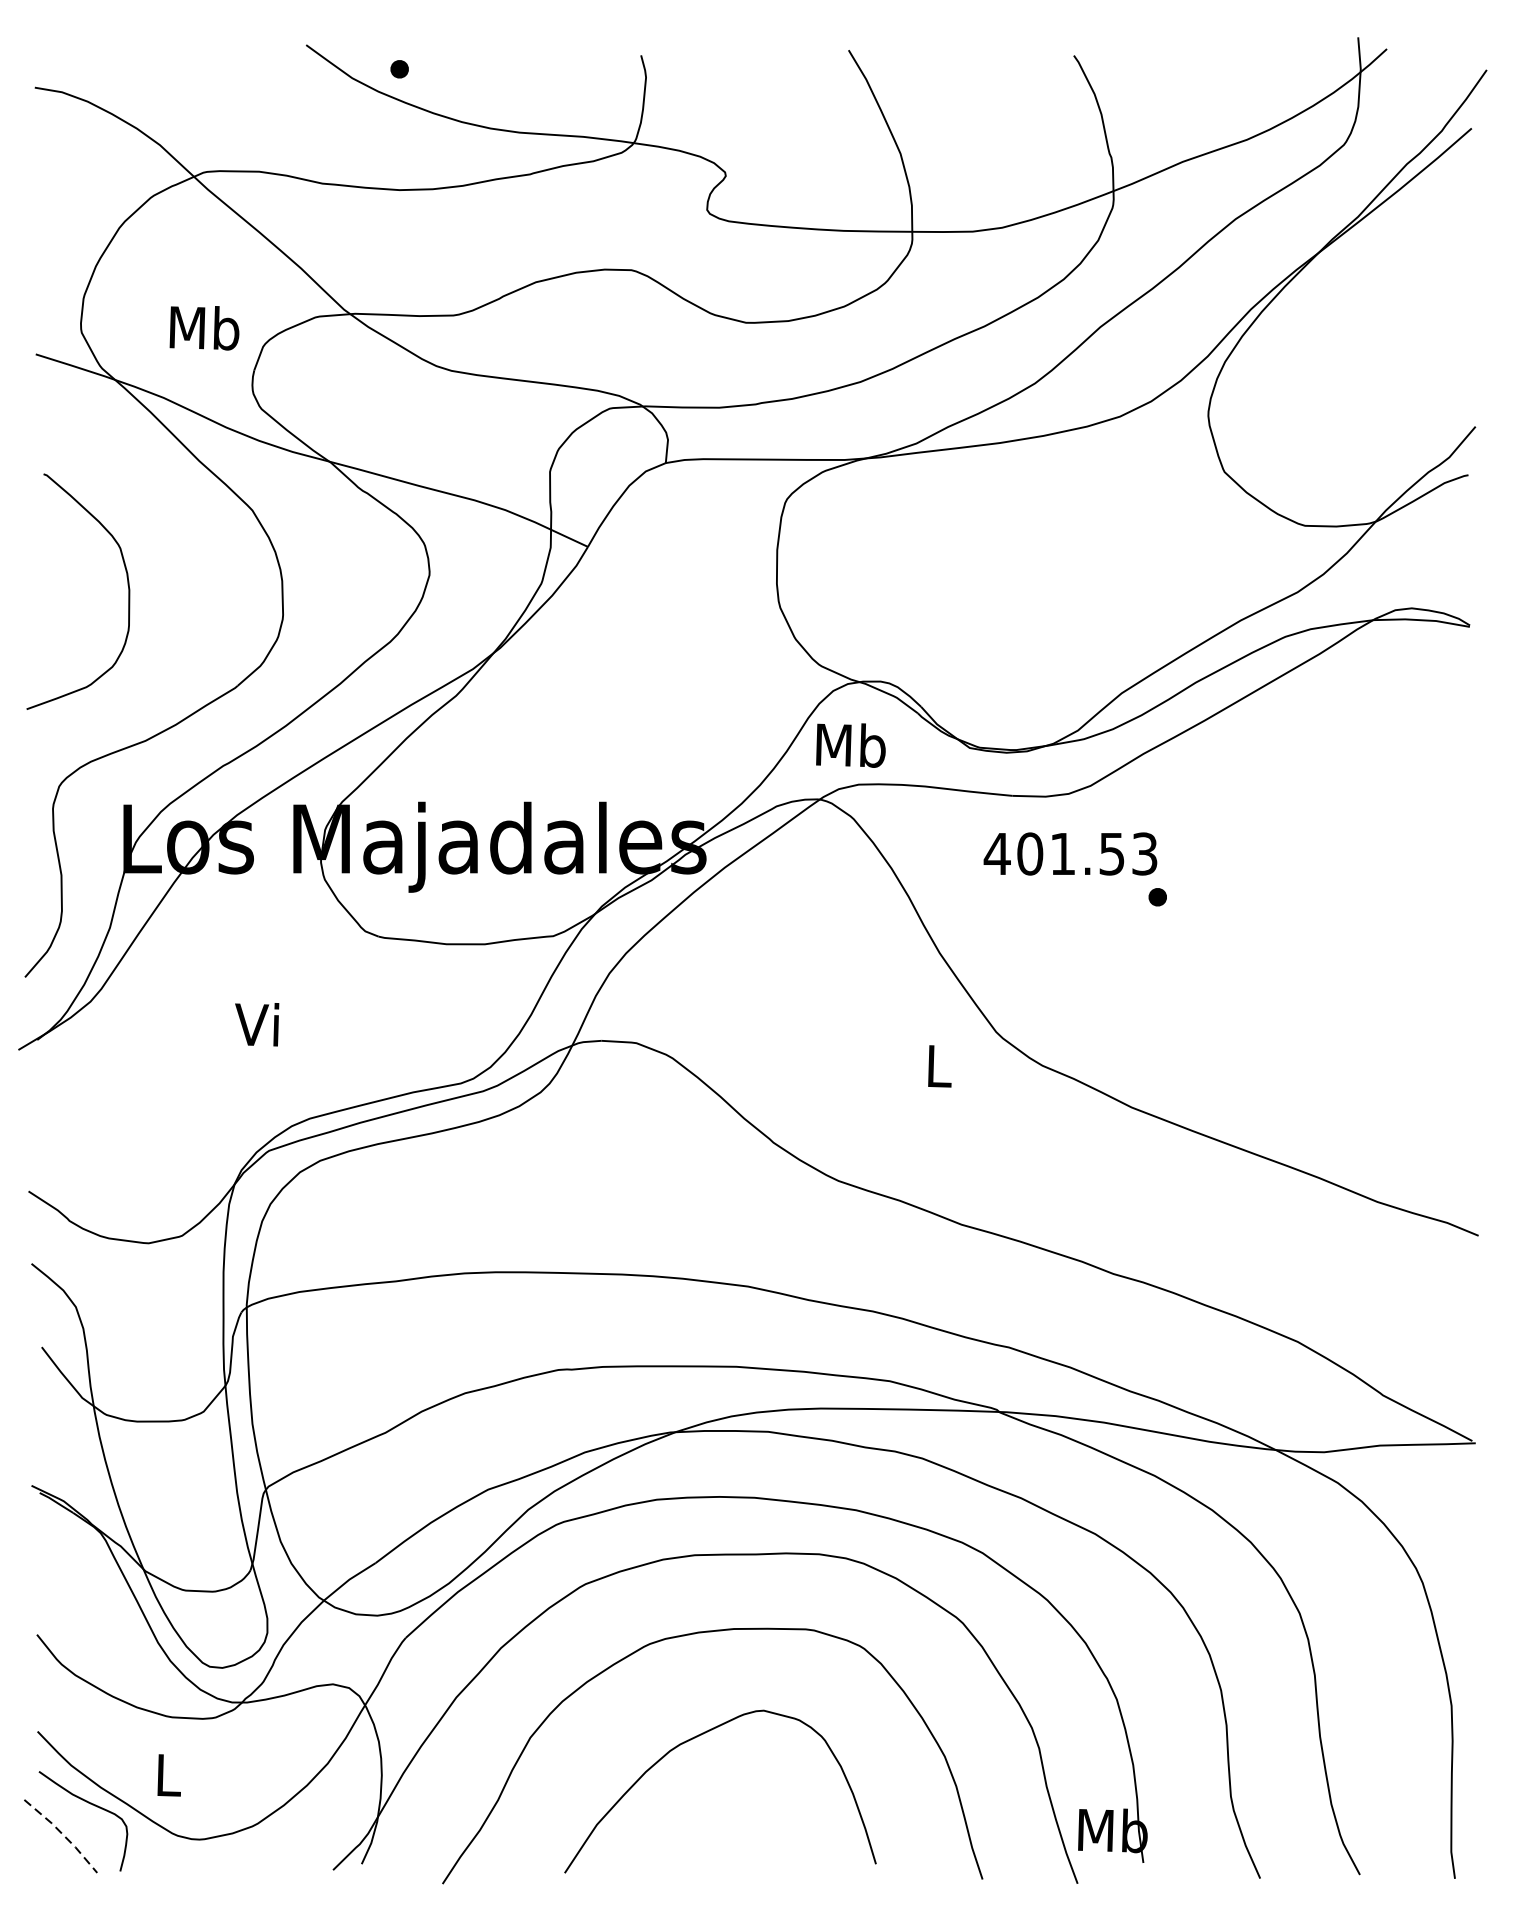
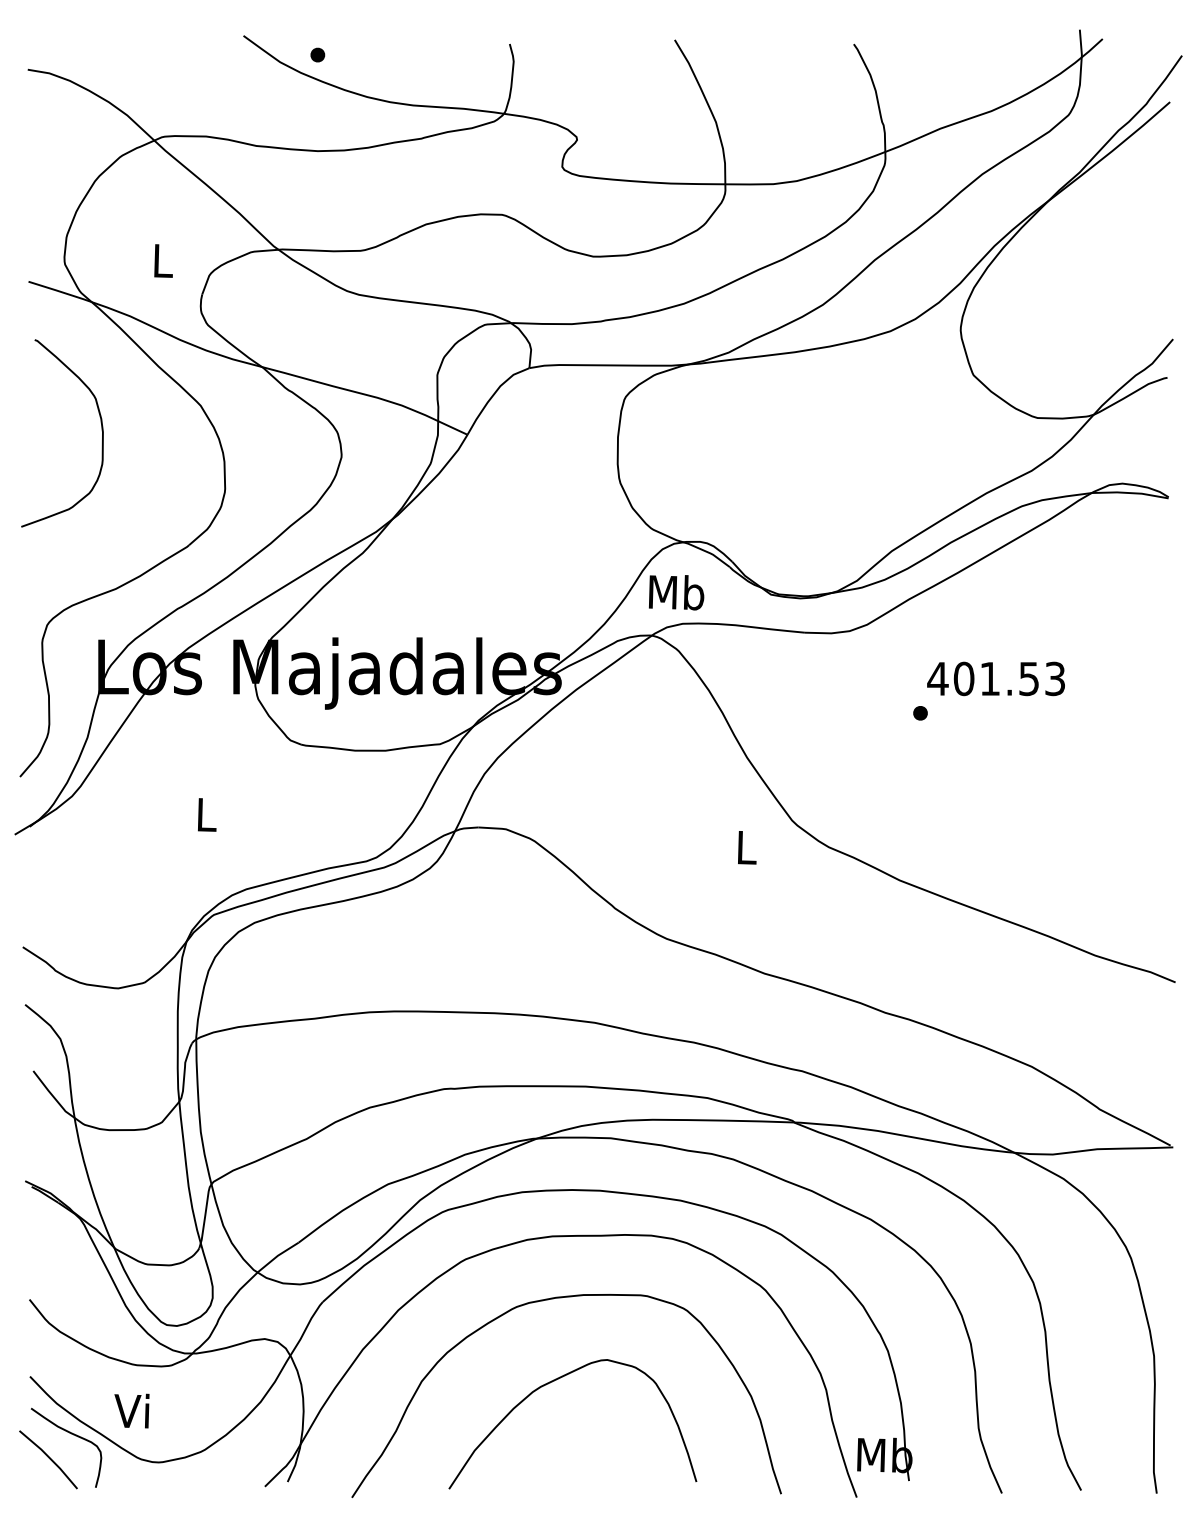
text: (204, 327) -> (162, 260), Mb -> L
curve: (127, 588) -> (101, 430), moved
text: (1069, 853) -> (995, 678), moved
text: (257, 1024) -> (204, 814), Vi -> L
text: (165, 1774) -> (131, 1410), L -> Vi
line: (63, 1834) -> (50, 1458), dashed -> solid

